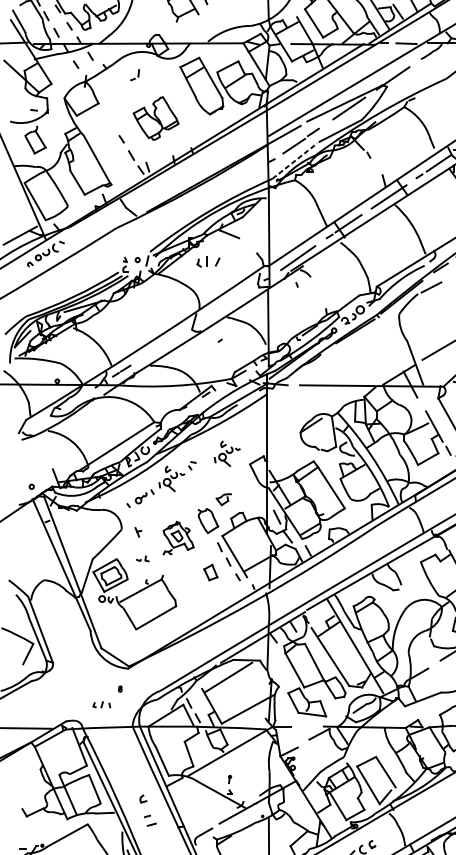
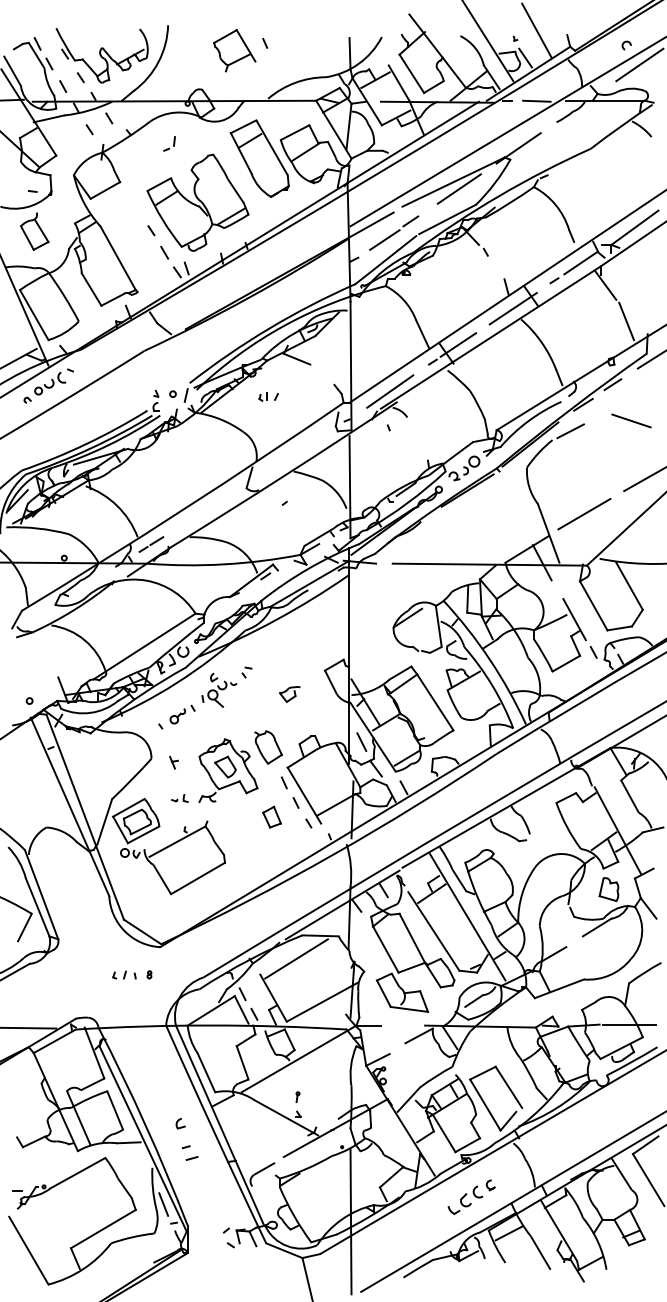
part: (155, 118) -> (197, 202), size x1.67
line: (294, 161) -> (385, 260), dashed -> solid
part: (208, 261) -> (268, 396), size x0.62
part: (227, 453) -> (294, 655), removed
part: (223, 499) -> (289, 694), moved
part: (178, 538) -> (228, 770), size x1.43
part: (101, 704) -> (124, 974), moved

